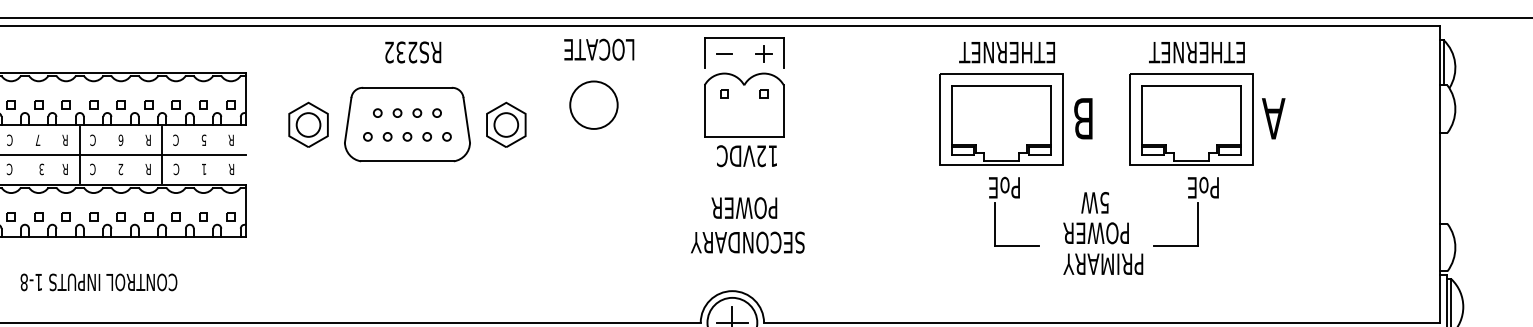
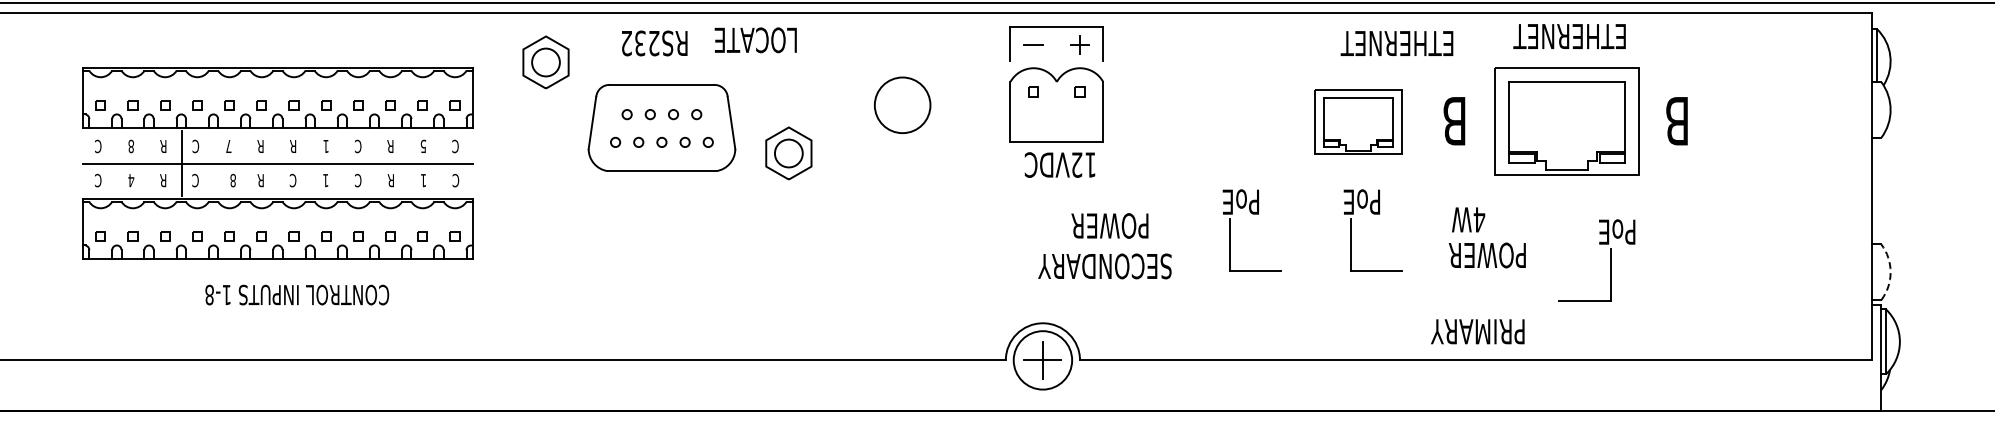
text: (598, 49) -> (755, 40), moved
text: (413, 52) -> (654, 43), moved
text: (1006, 52) -> (1396, 43), moved
text: (1196, 52) -> (1569, 36), moved
circle: (593, 104) -> (902, 104), moved
part: (1001, 119) -> (1358, 121), size x0.6
part: (1190, 119) -> (1566, 121), moved
text: (1273, 119) -> (1677, 121), A -> B
part: (308, 124) -> (545, 62), moved
part: (506, 124) -> (788, 153), moved
text: (93, 140) -> (293, 146), C -> R
text: (120, 140) -> (325, 146), 6 -> 1
text: (147, 140) -> (357, 146), R -> C
text: (175, 140) -> (390, 146), C -> R
text: (231, 140) -> (455, 146), R -> C
line: (80, 154) -> (278, 163), removed
line: (162, 154) -> (374, 163), removed
text: (41, 169) -> (232, 180), 3 -> 8
text: (120, 169) -> (325, 180), 2 -> 1
text: (147, 169) -> (357, 180), R -> C
text: (175, 169) -> (390, 180), C -> R
text: (231, 169) -> (455, 180), R -> C
part: (911, 198) -> (1252, 214), added
text: (1104, 202) -> (1479, 219), 5W -> 4W
text: (743, 207) -> (1109, 225), moved
part: (1197, 211) -> (1610, 260), moved
text: (1095, 233) -> (1486, 255), moved
text: (747, 242) -> (1104, 266), moved
arc: (1455, 247) -> (1890, 272), solid -> dashed
text: (1103, 264) -> (1477, 331), moved
text: (99, 281) -> (297, 294), moved

